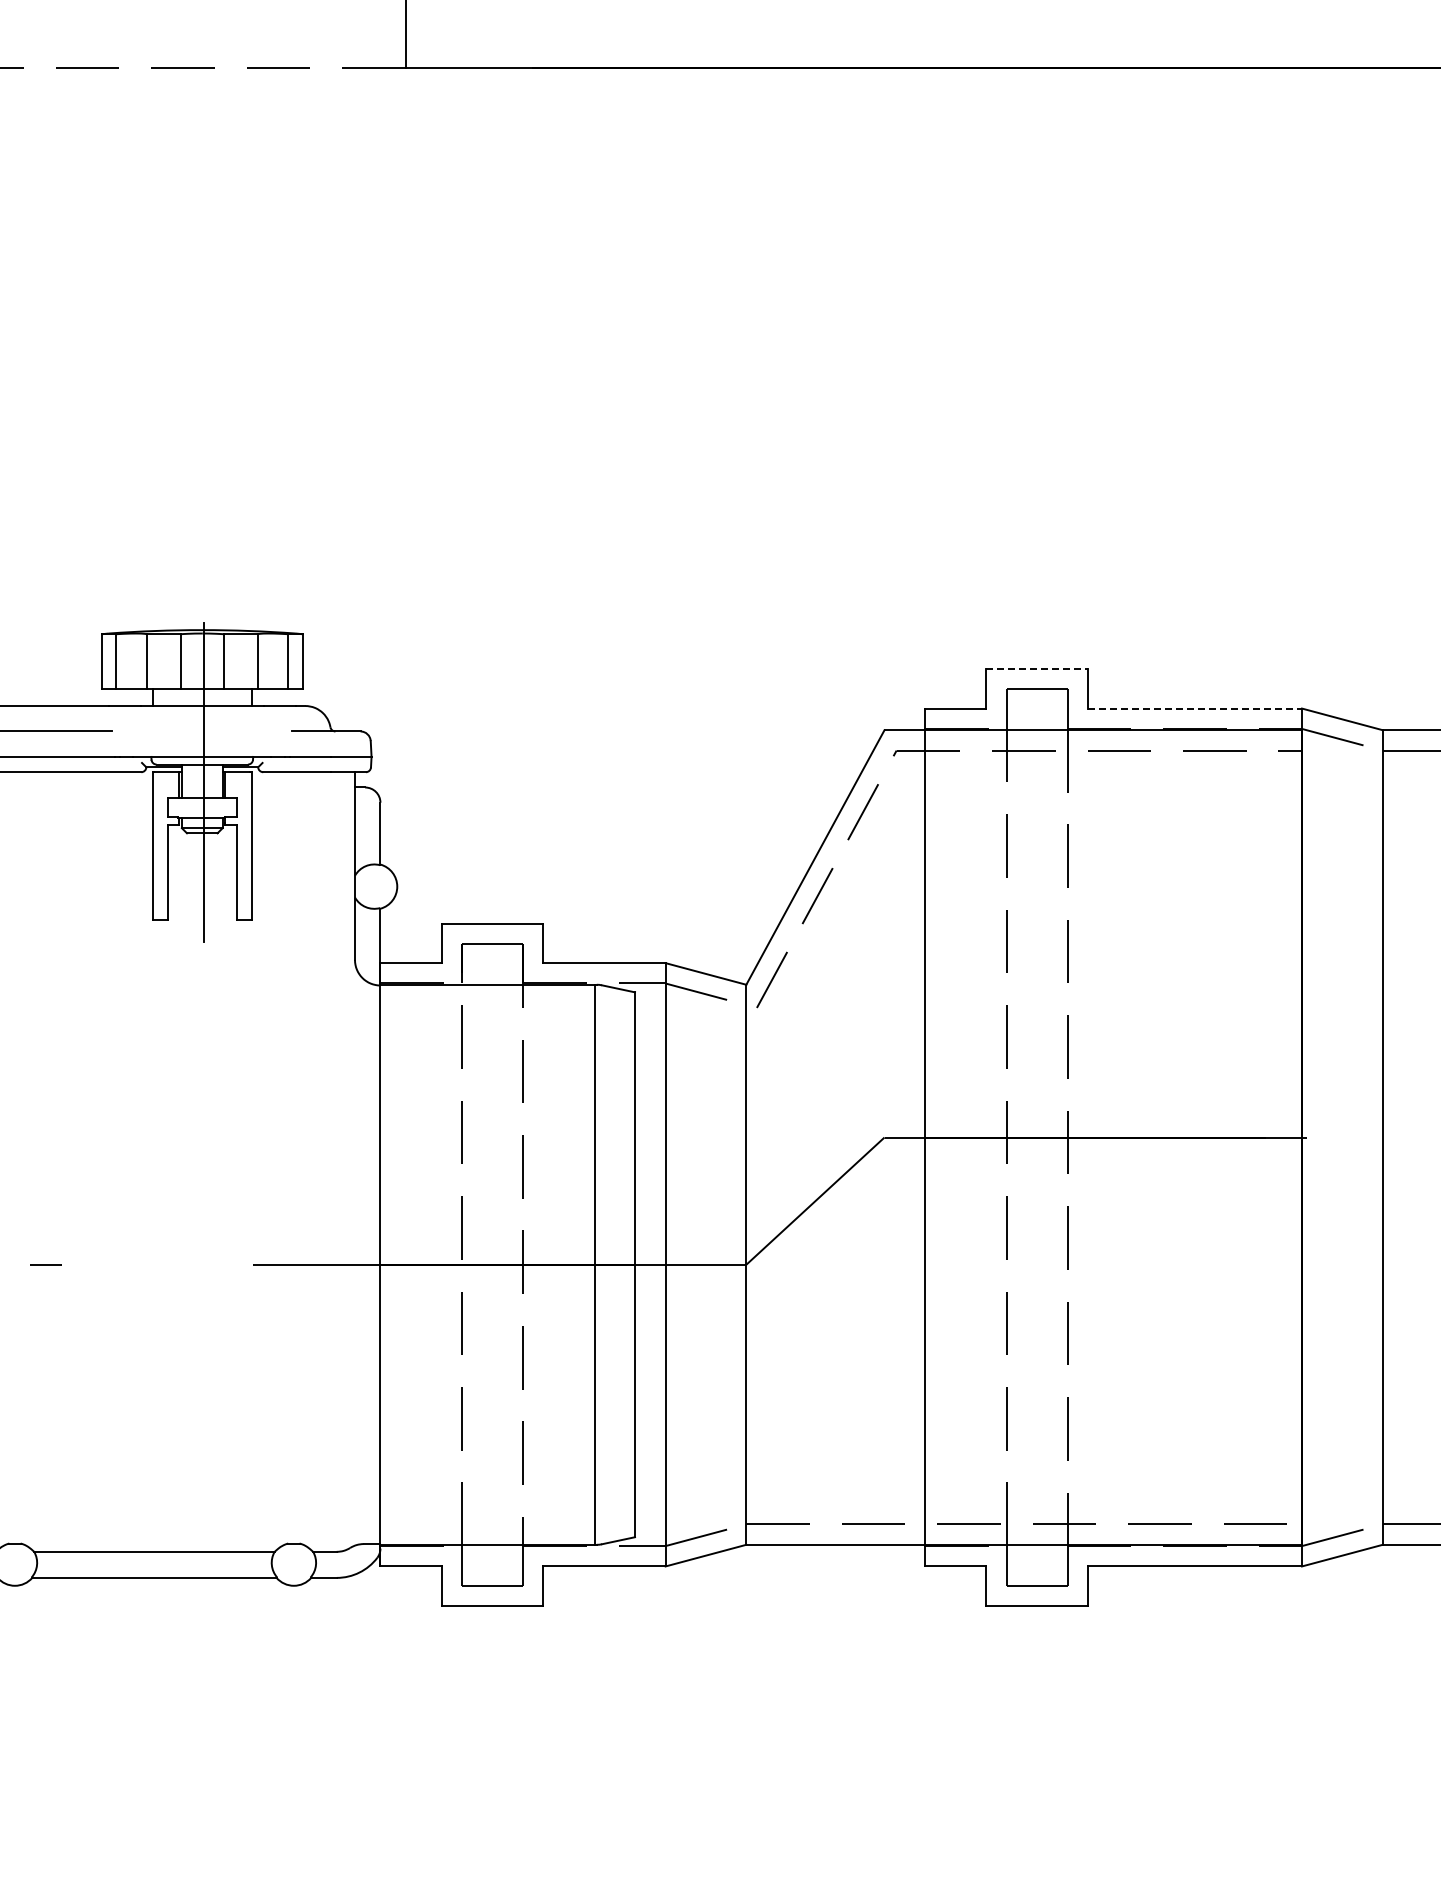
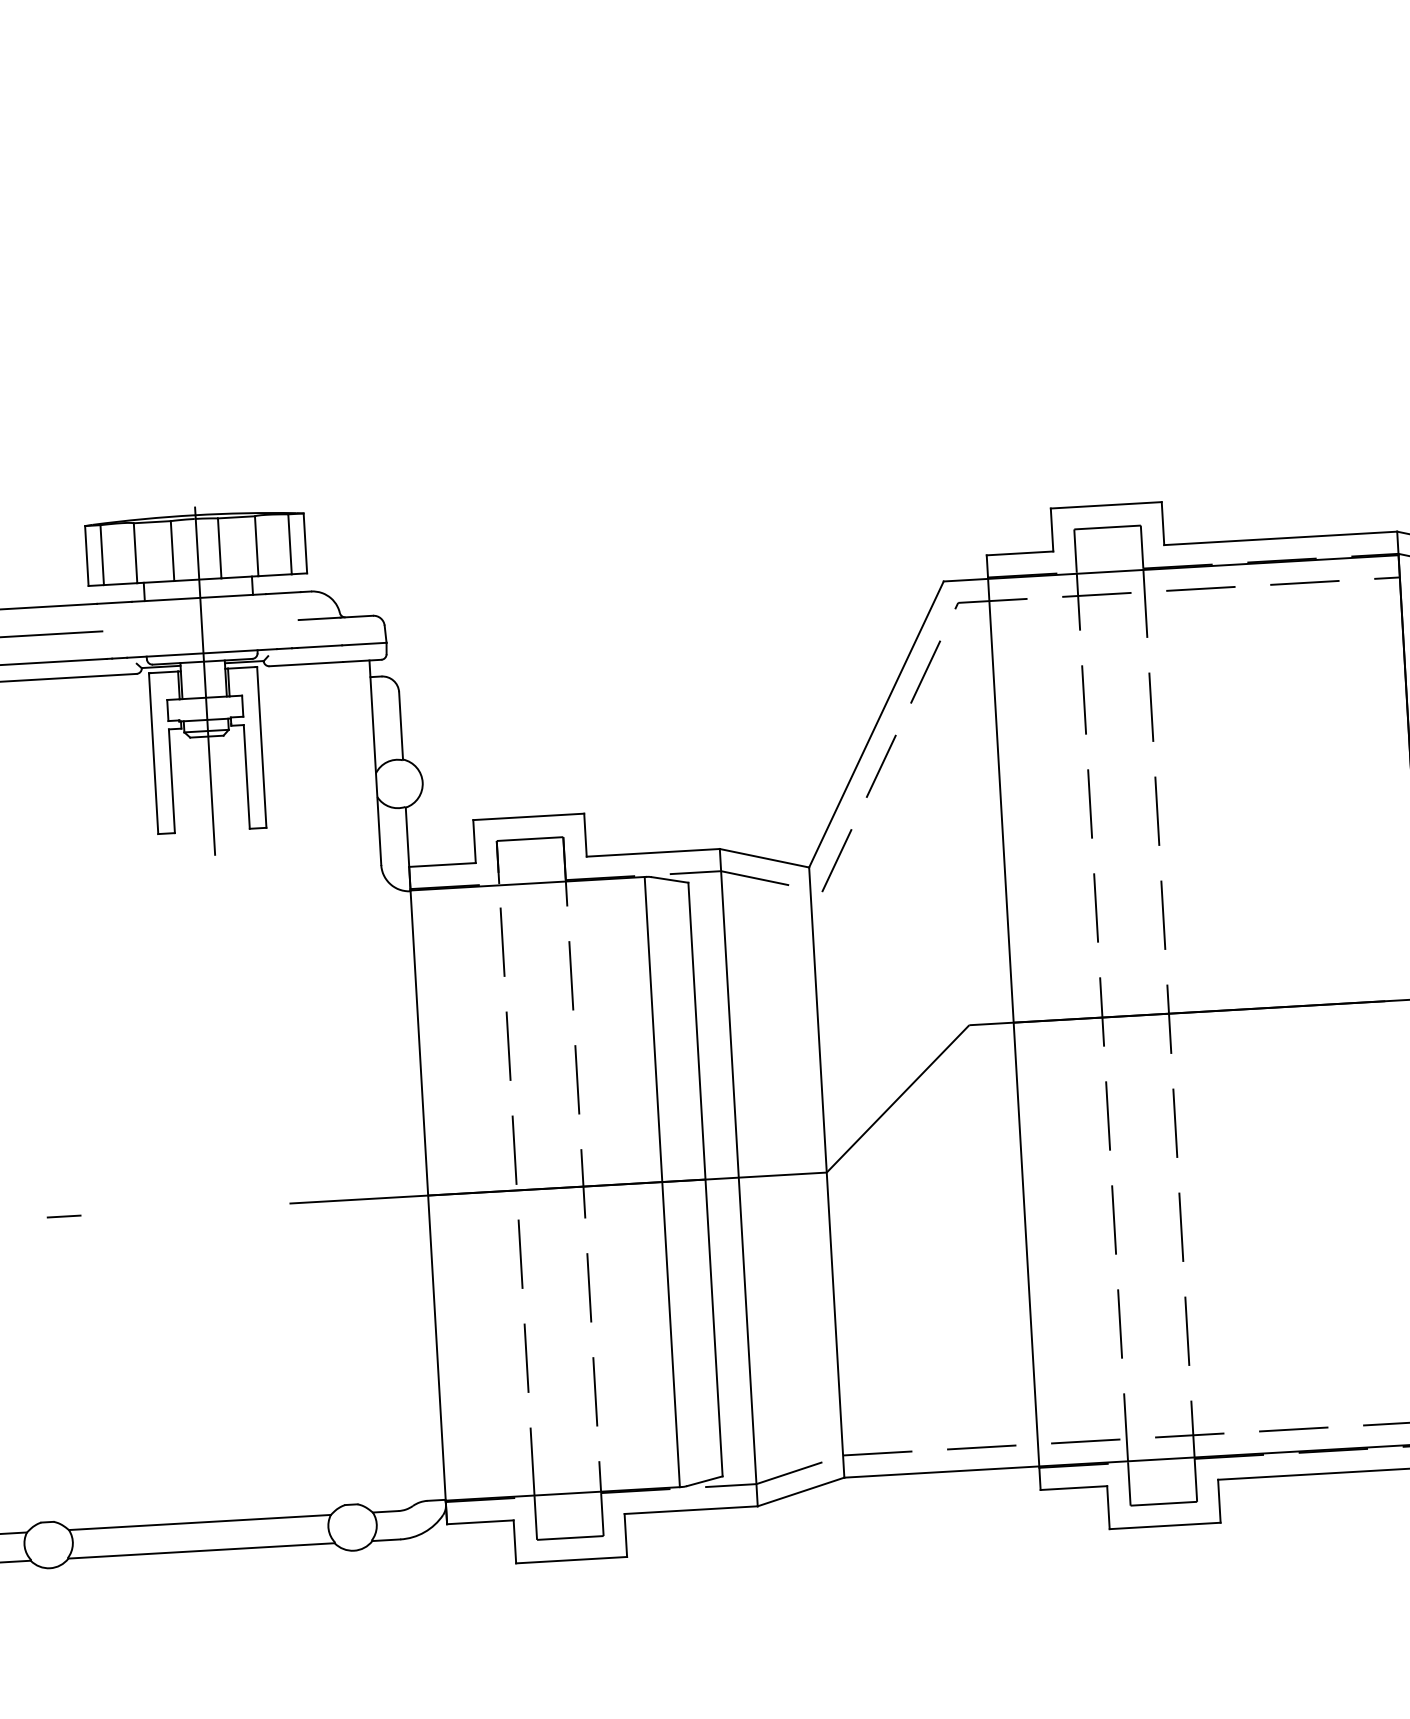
line: (1037, 669) -> (1106, 505), dashed -> solid
line: (1195, 708) -> (1281, 538), dashed -> solid

